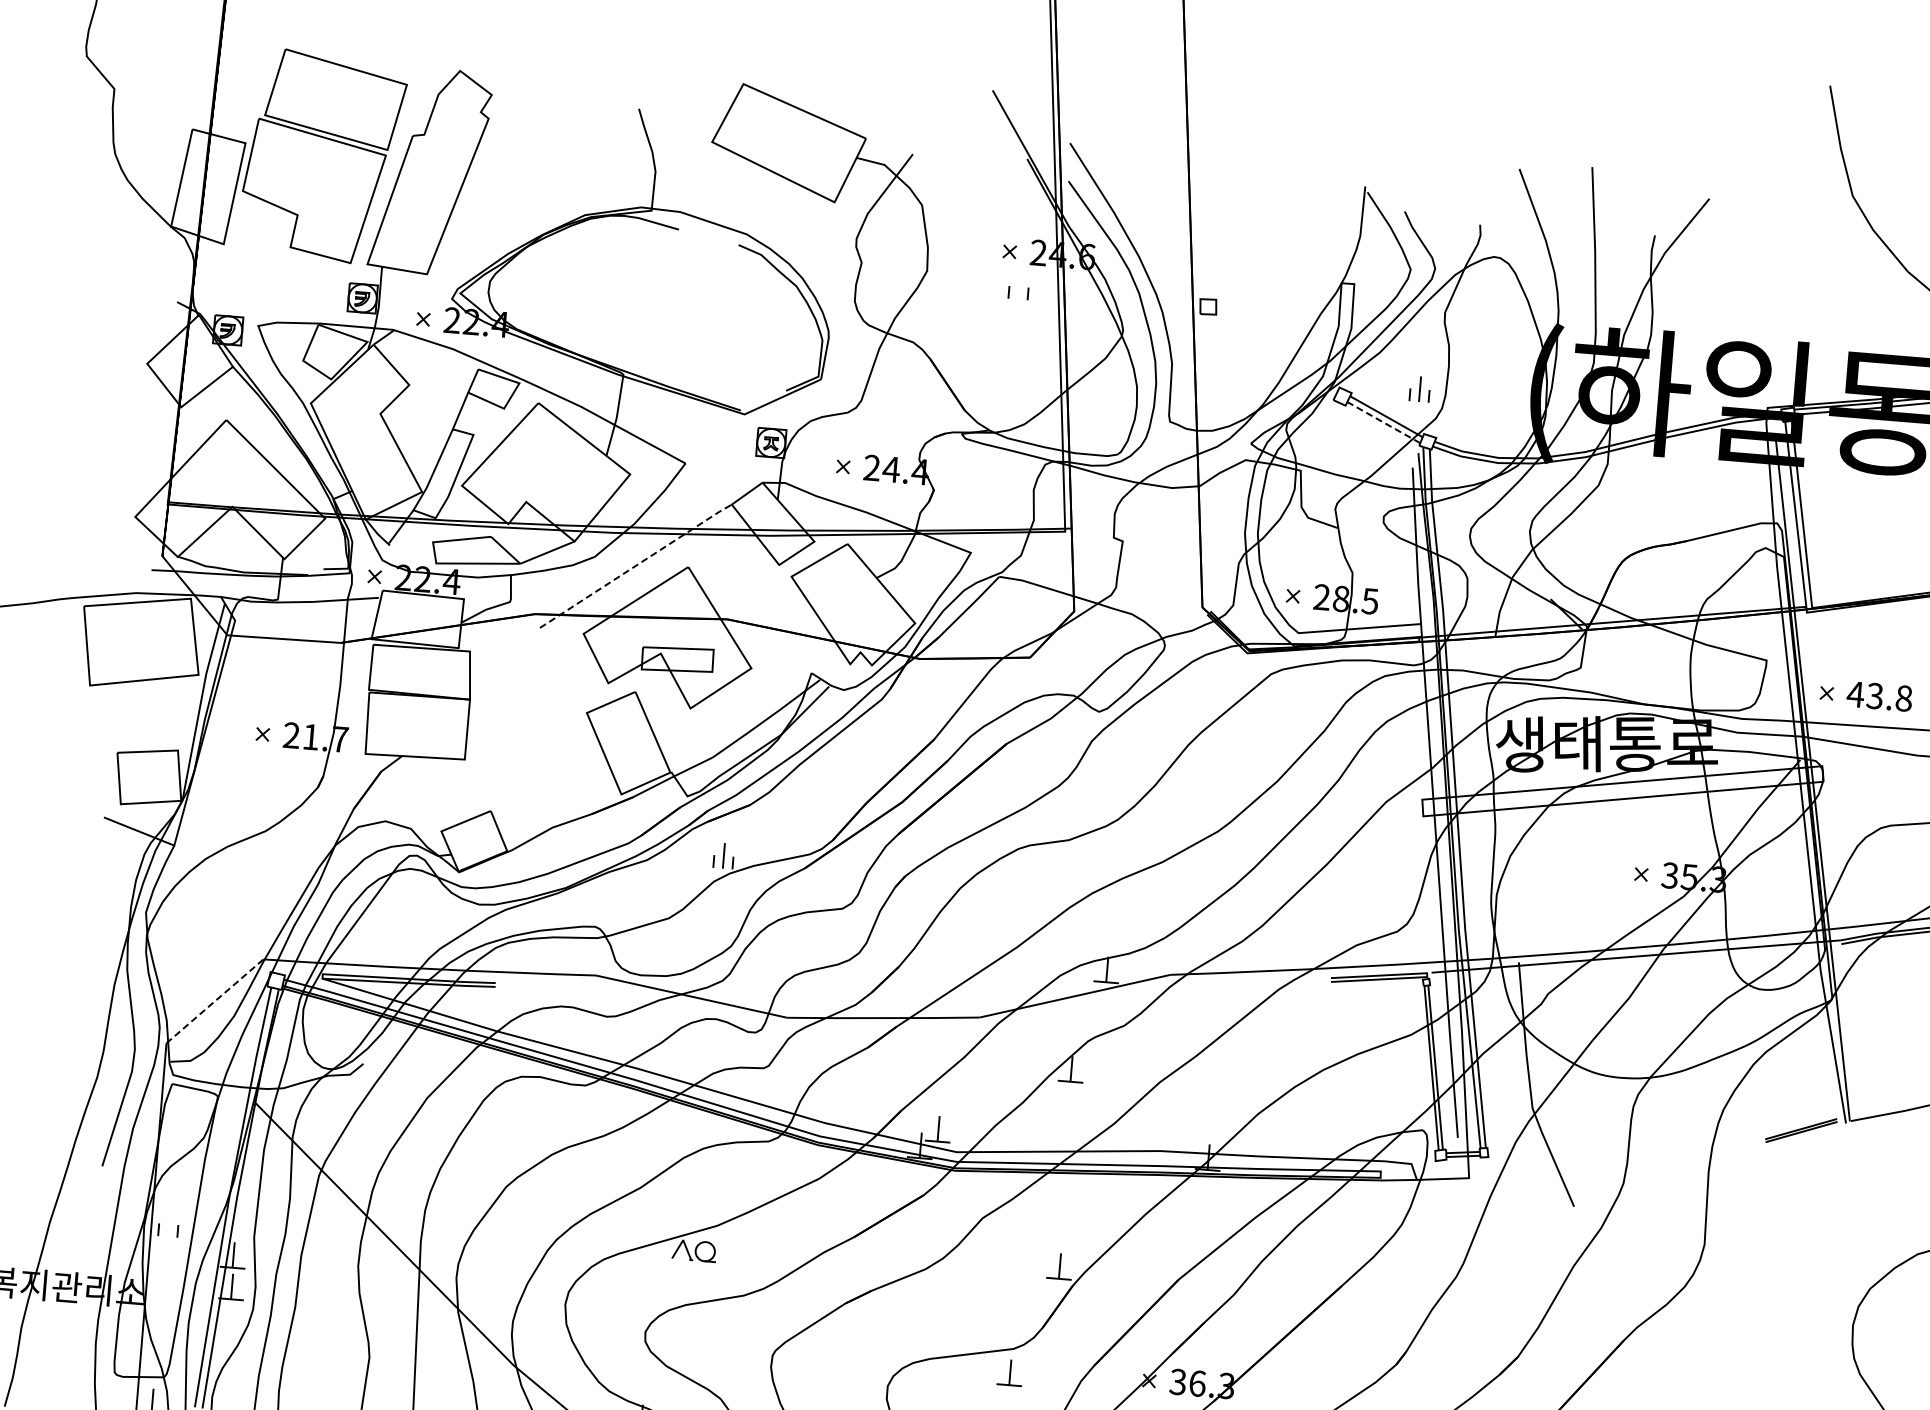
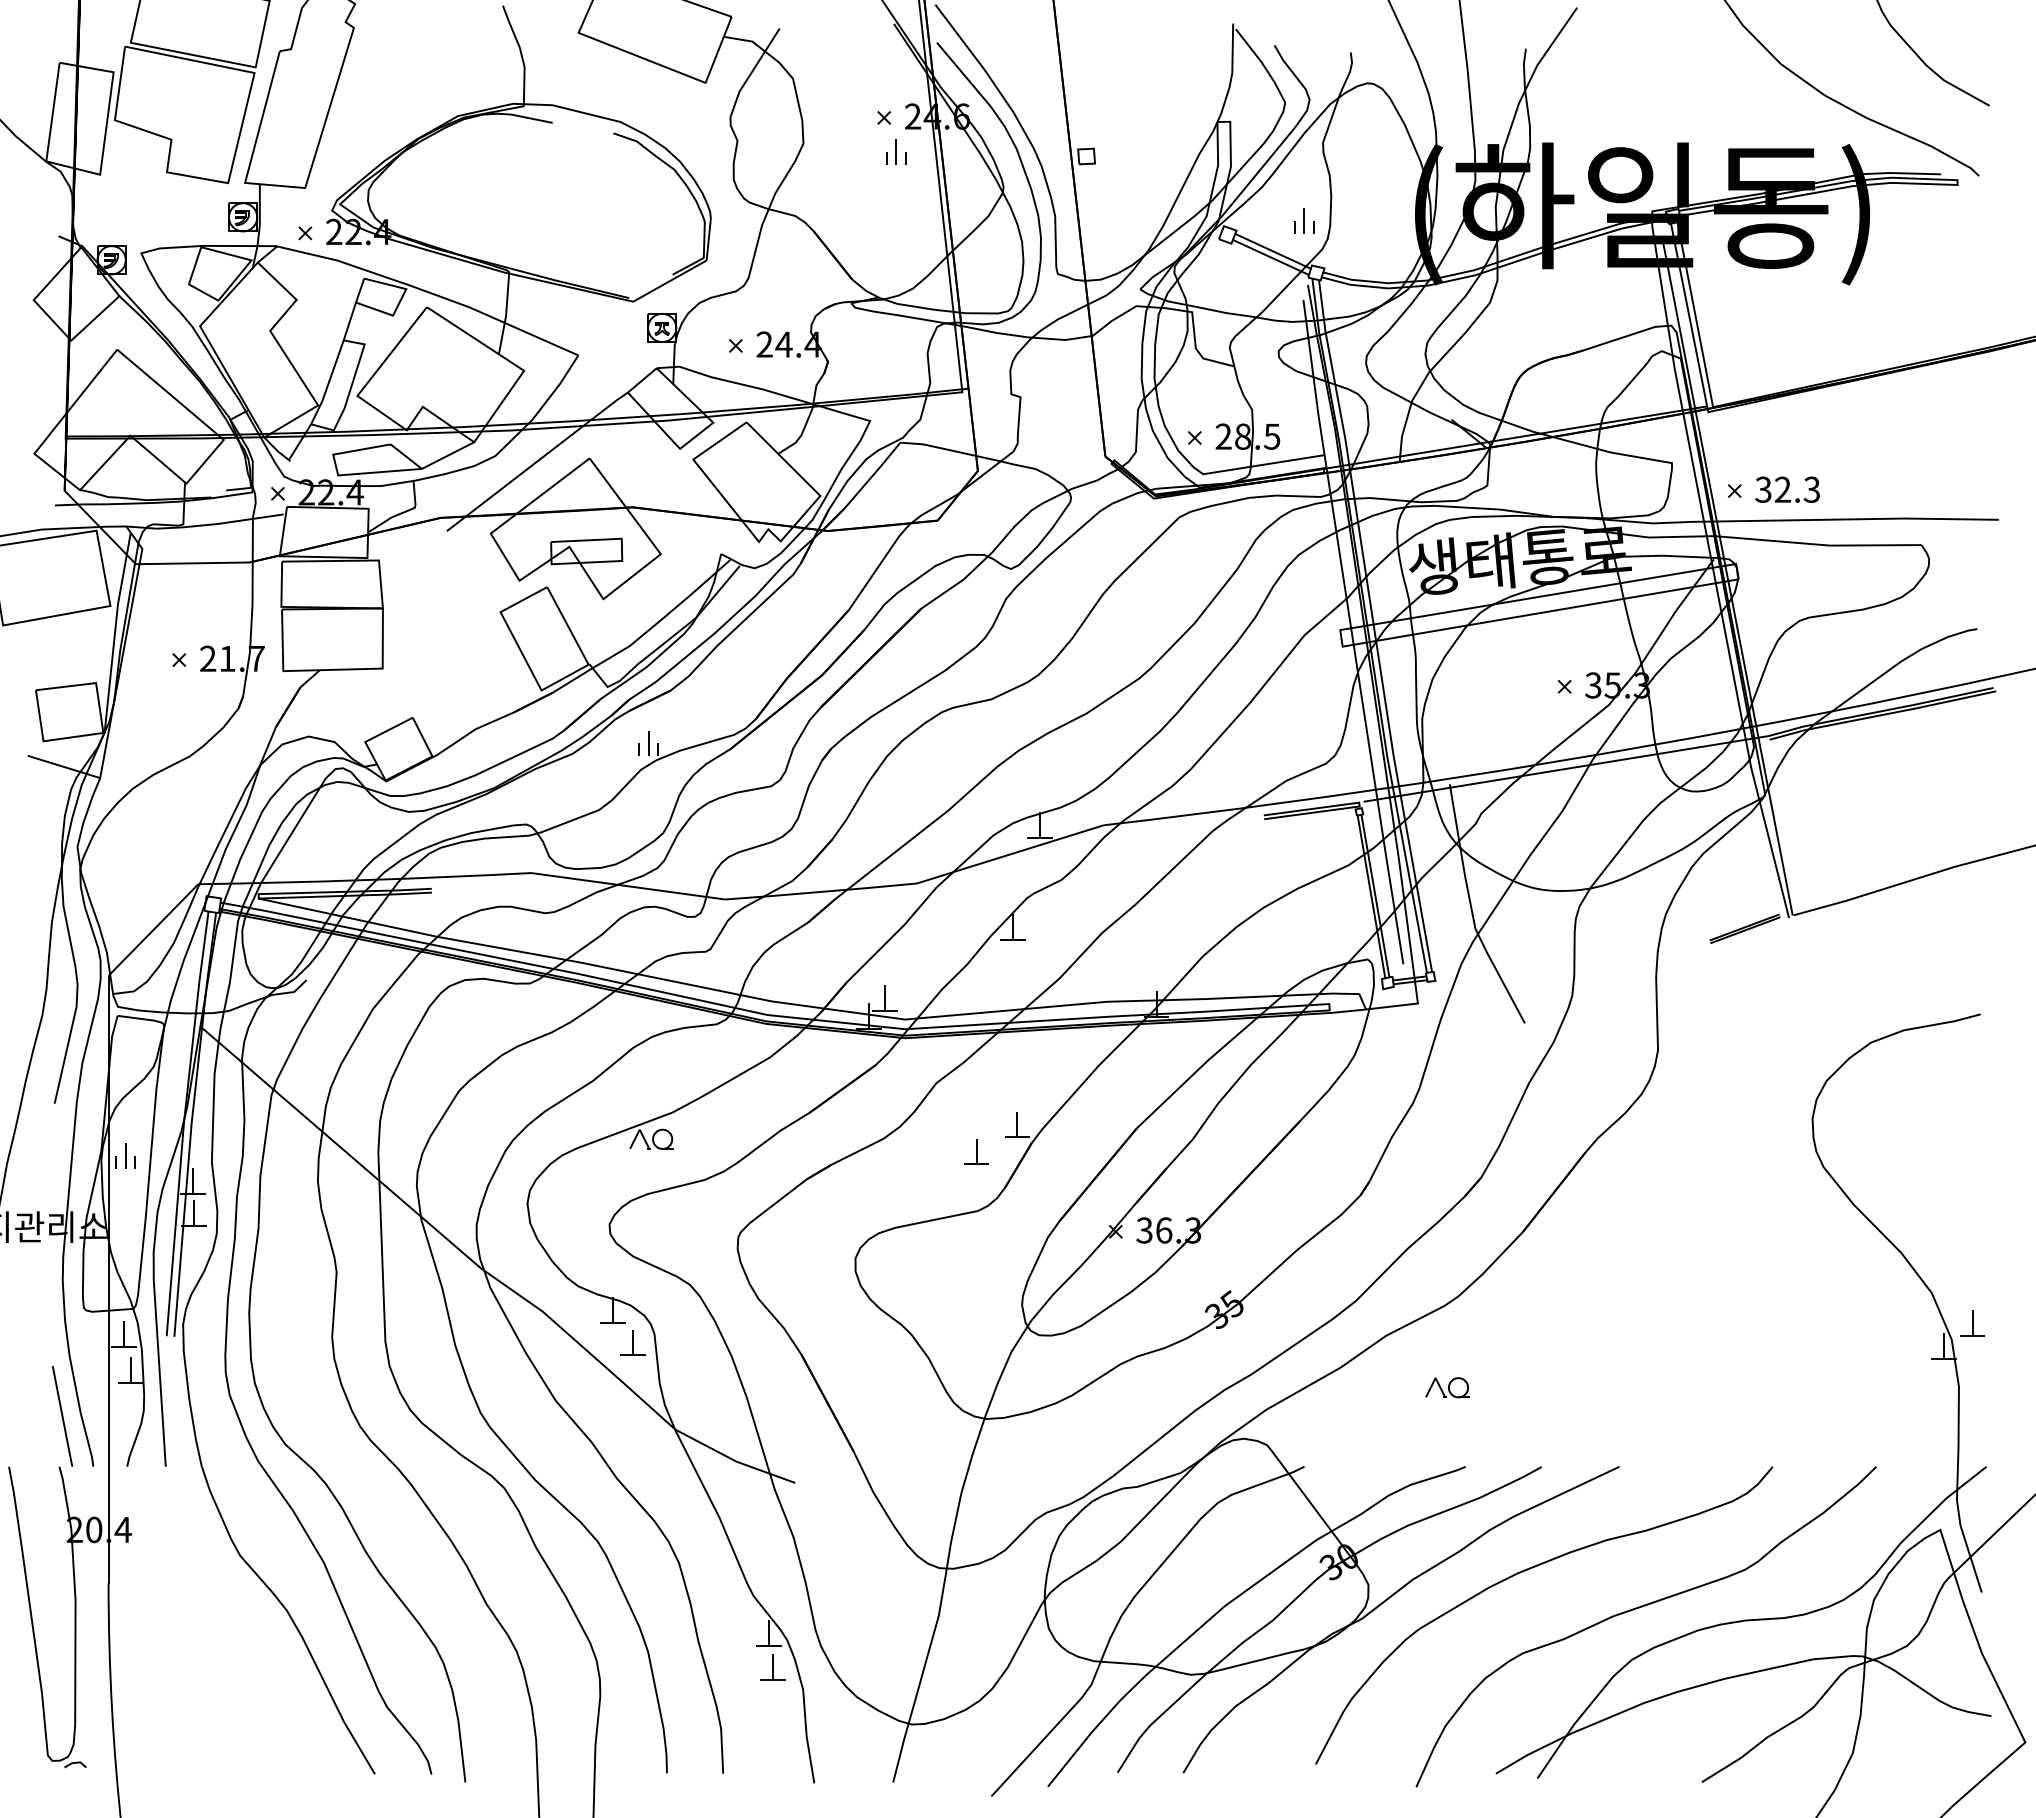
line: (1018, 286) -> (895, 151), added
line: (1383, 422) -> (1270, 257), dashed -> solid
line: (637, 564) -> (538, 460), dashed -> solid
text: (1879, 696) -> (1787, 489), 43.8 -> 32.3
line: (215, 1000) -> (153, 929), dashed -> solid
line: (168, 1223) -> (125, 1155), added
part: (1010, 1372) -> (976, 1151), moved

